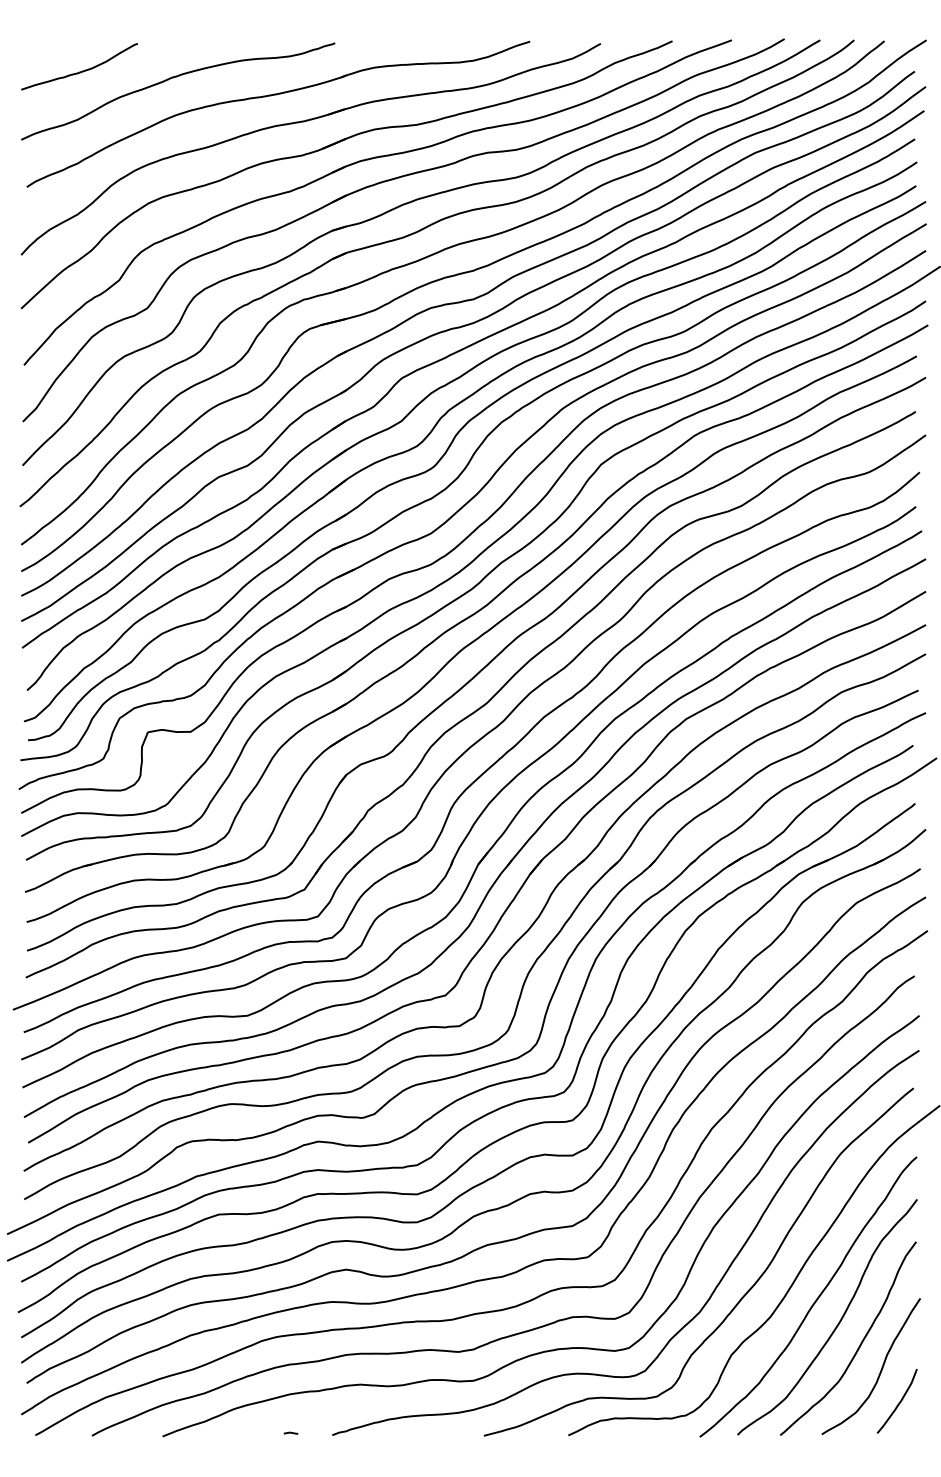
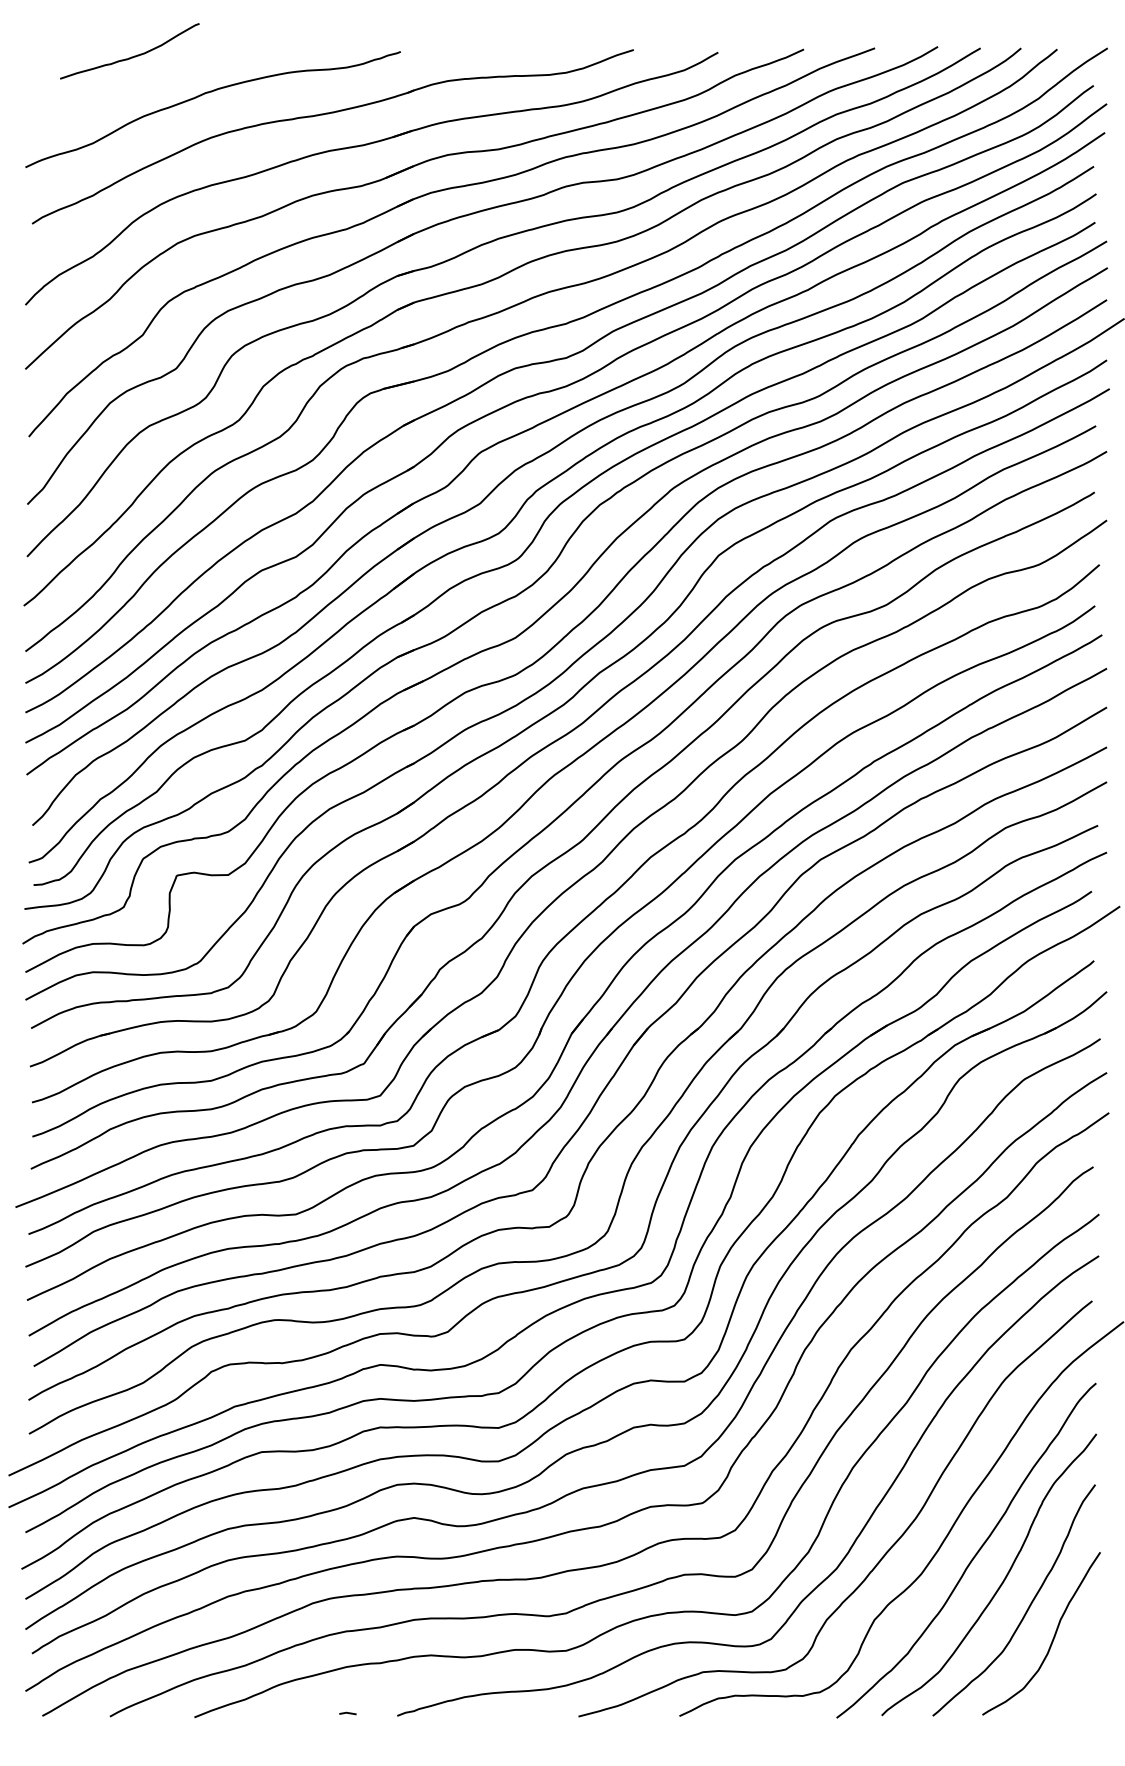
curve: (82, 70) -> (133, 55), moved
curve: (898, 1402) -> (1074, 1676), removed

